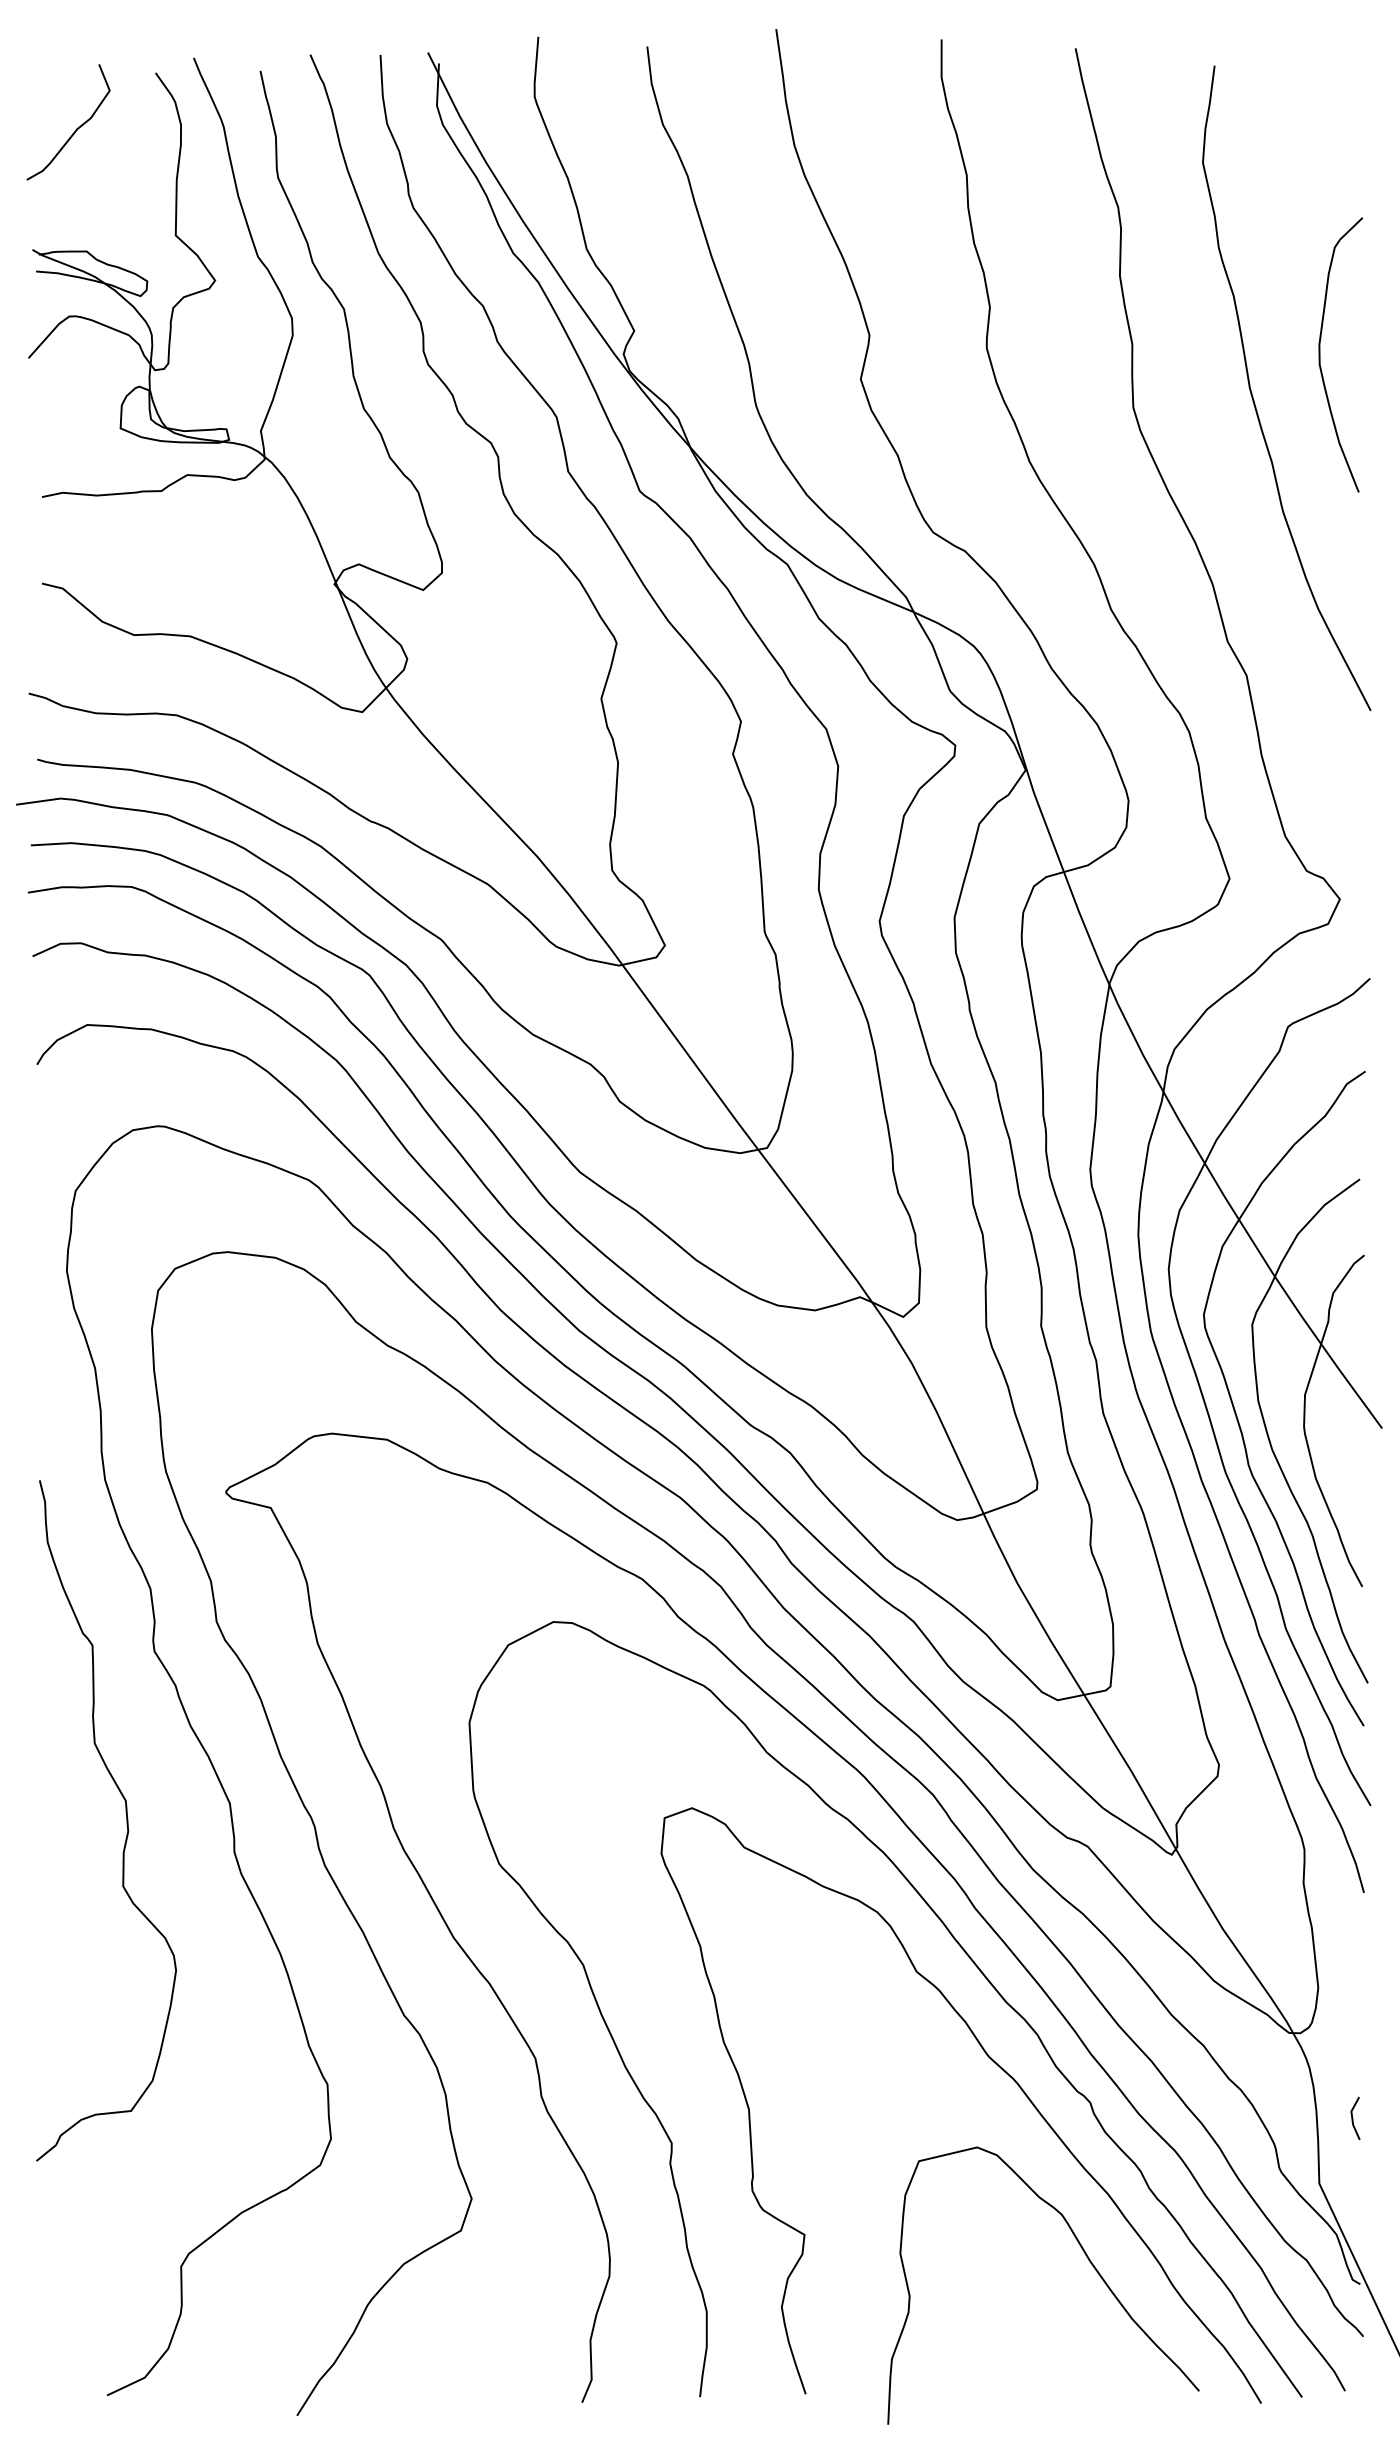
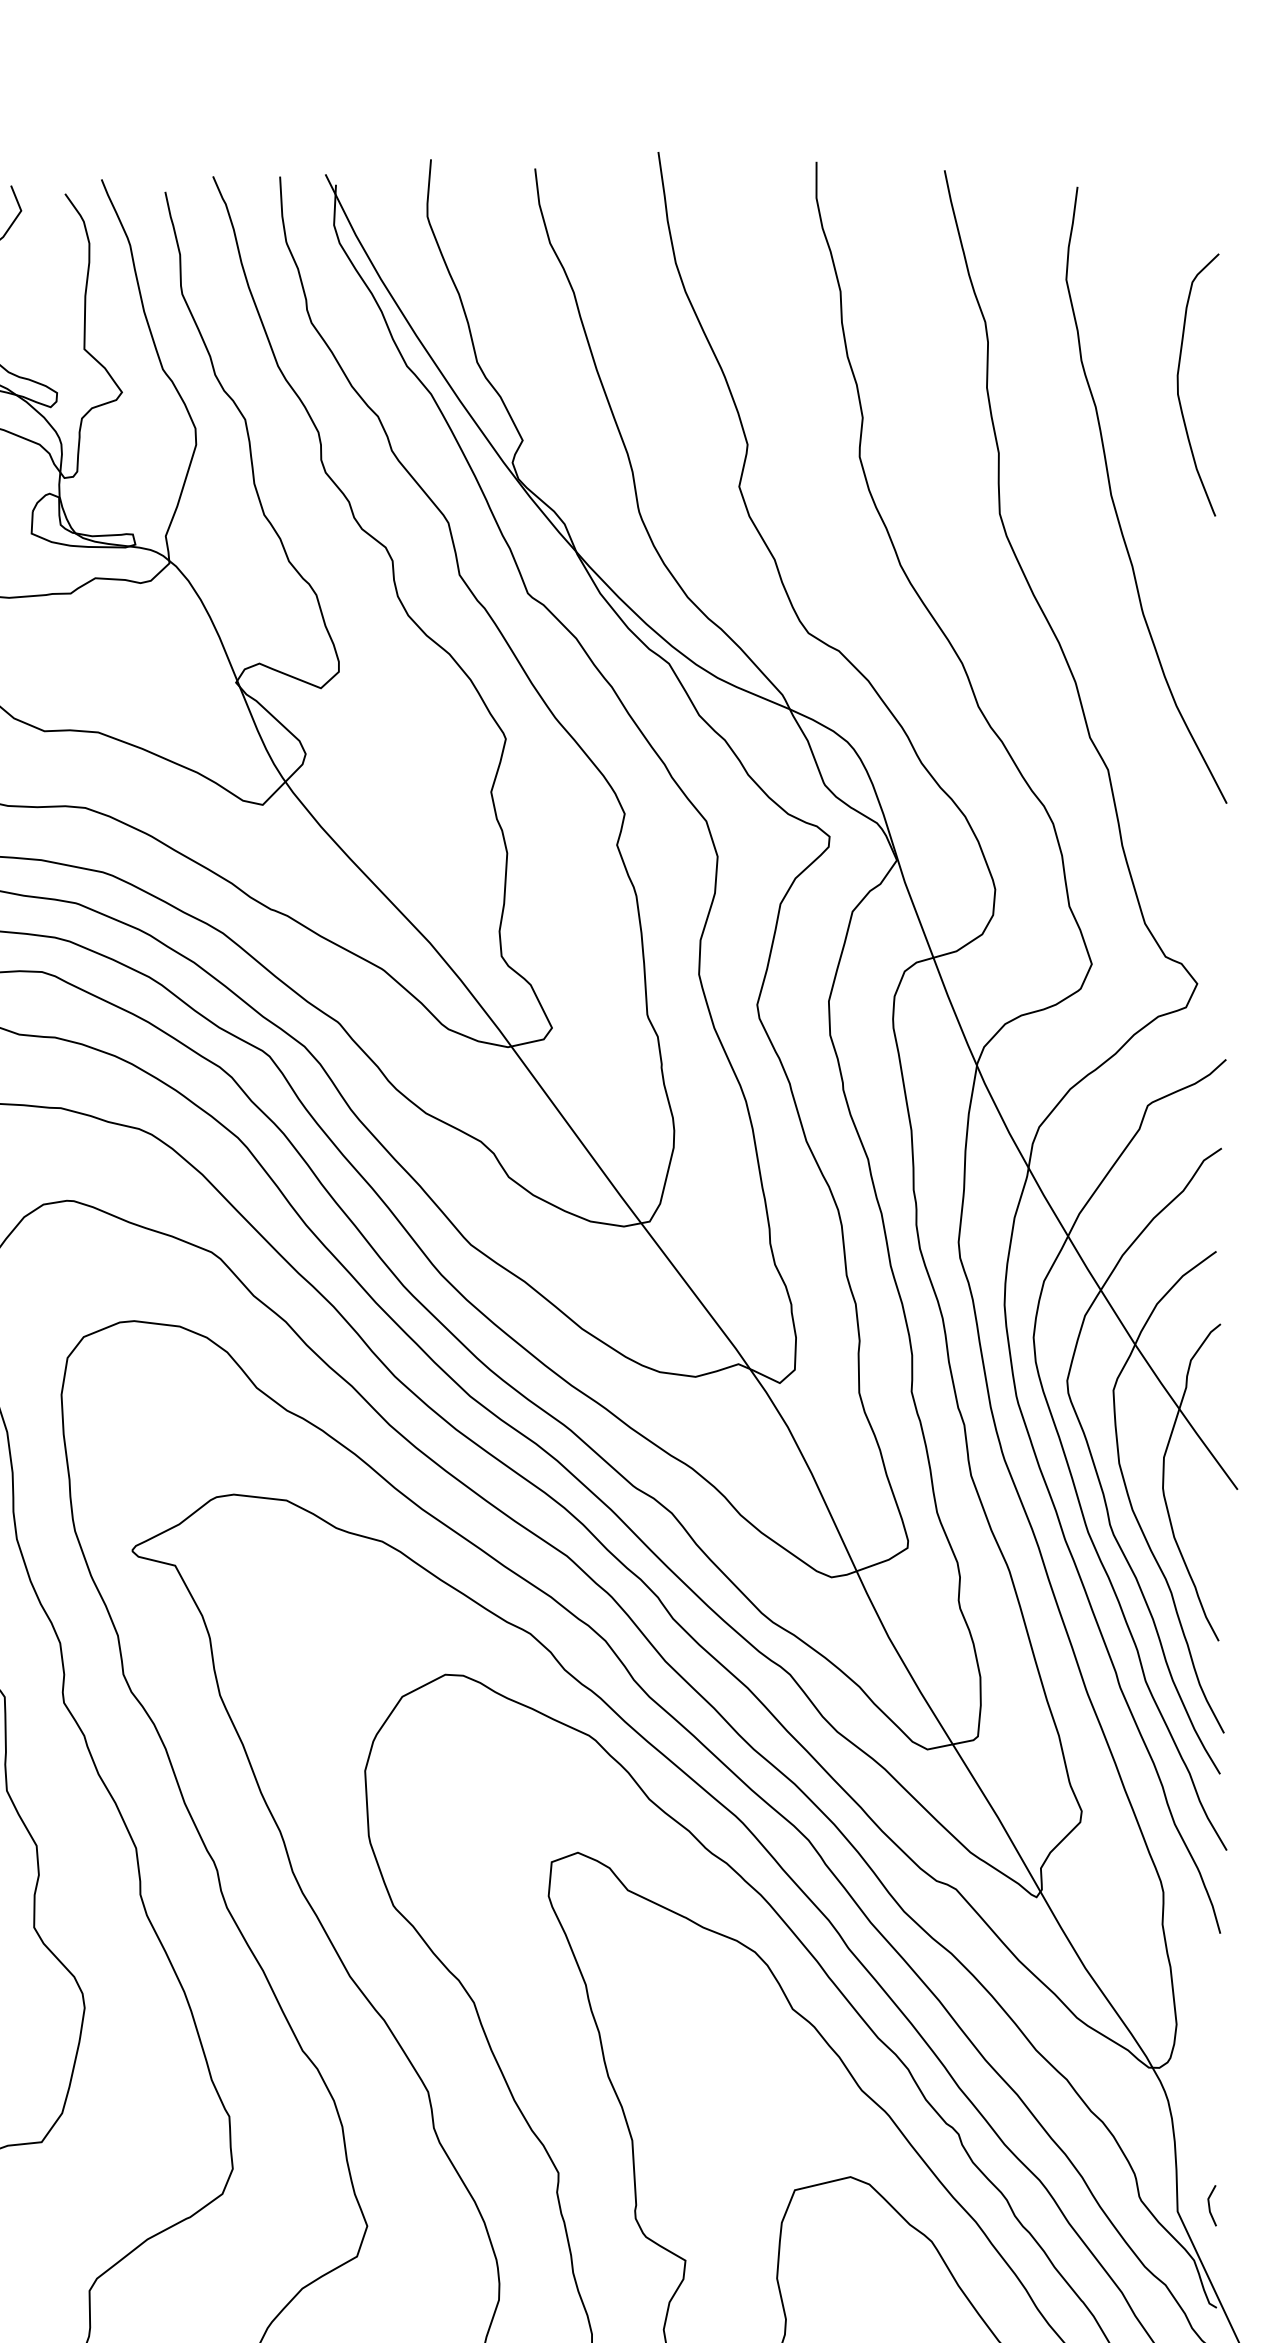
curve: (1320, 354) -> (1178, 384), moved
line: (1353, 2117) -> (1210, 2204), moved

